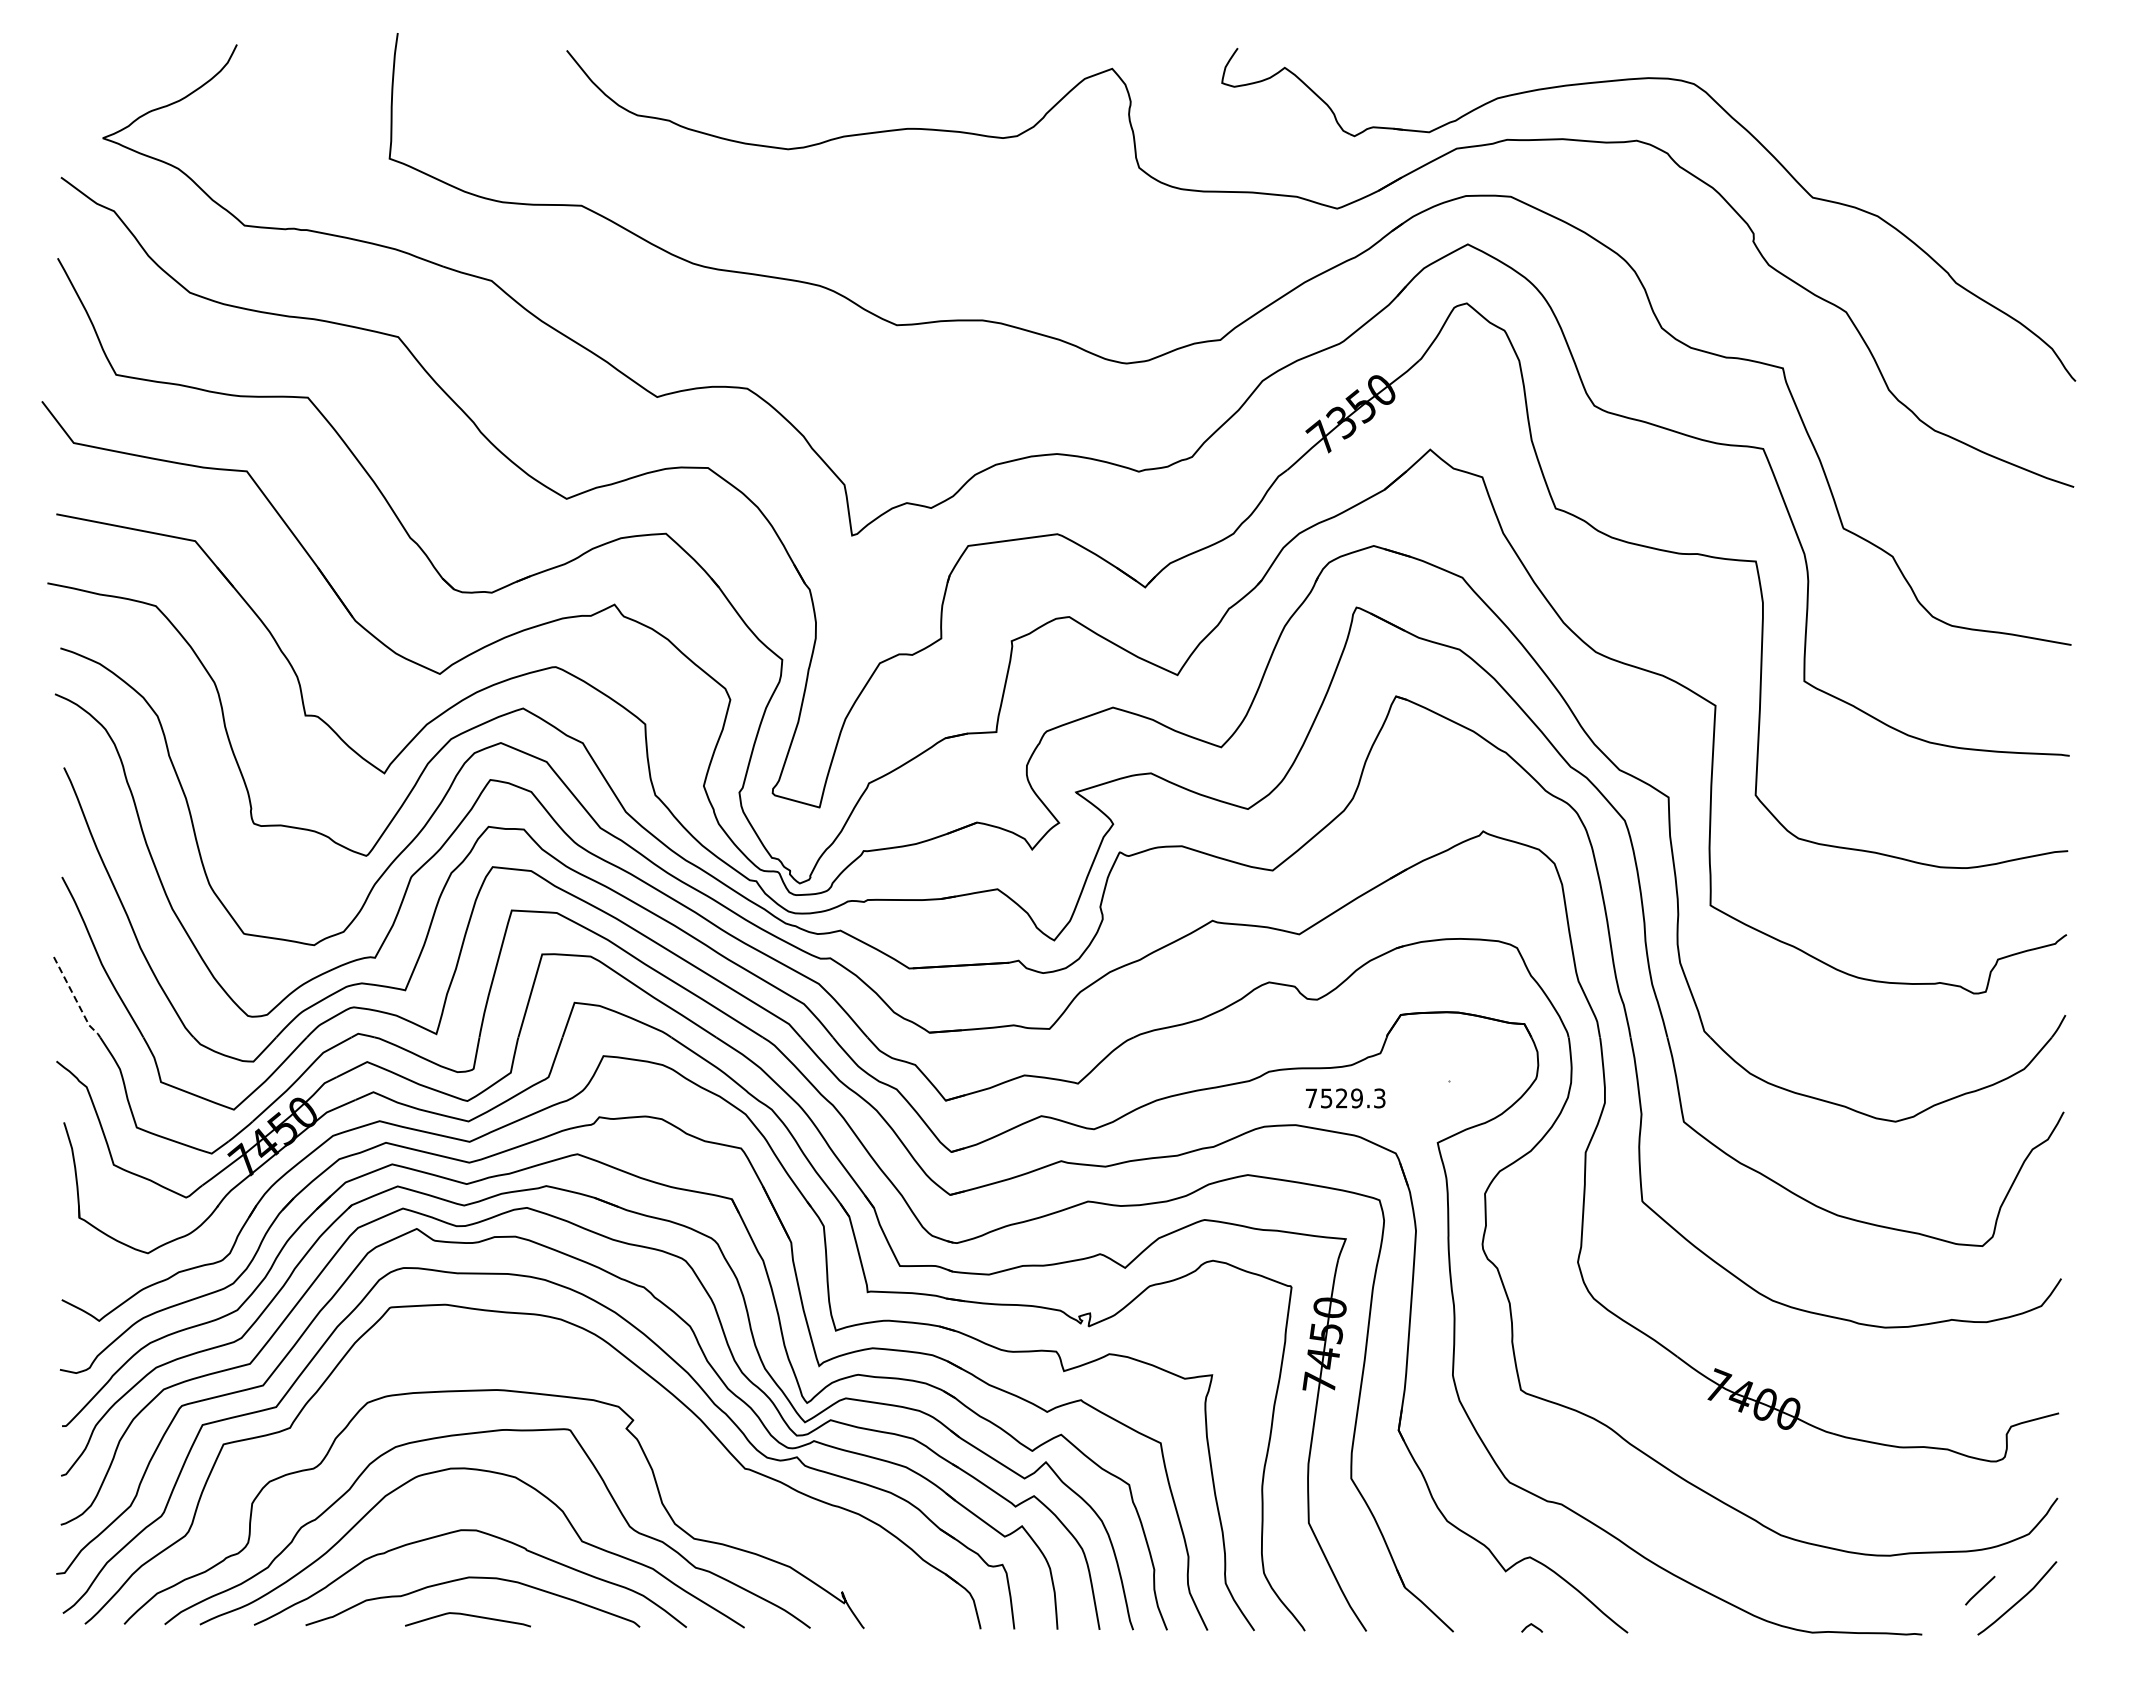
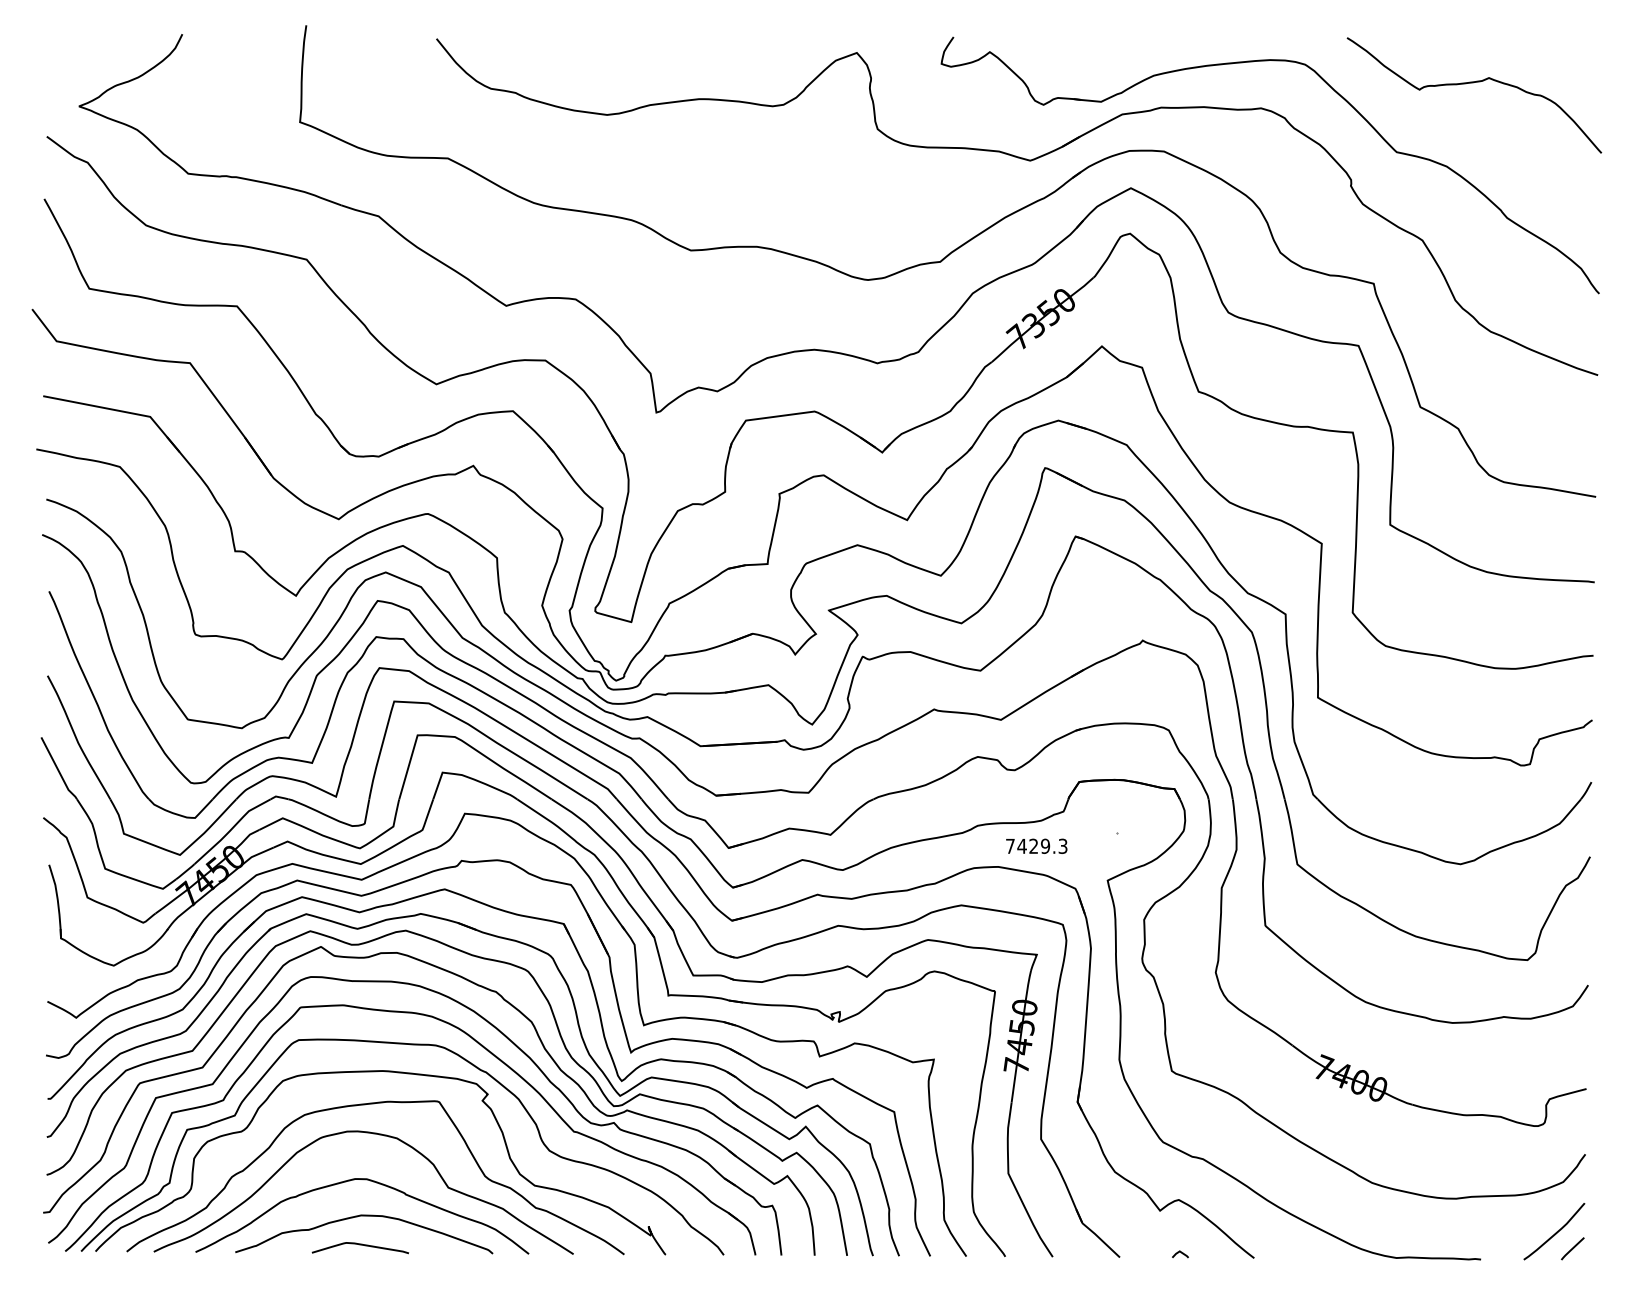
curve: (1909, 108) -> (1471, 83), added
line: (75, 999) -> (57, 770), dashed -> solid
text: (1326, 1098) -> (1022, 846), 7529.3 -> 7429.3
curve: (532, 1356) -> (410, 1045), added
line: (1980, 1590) -> (1572, 1248), moved

